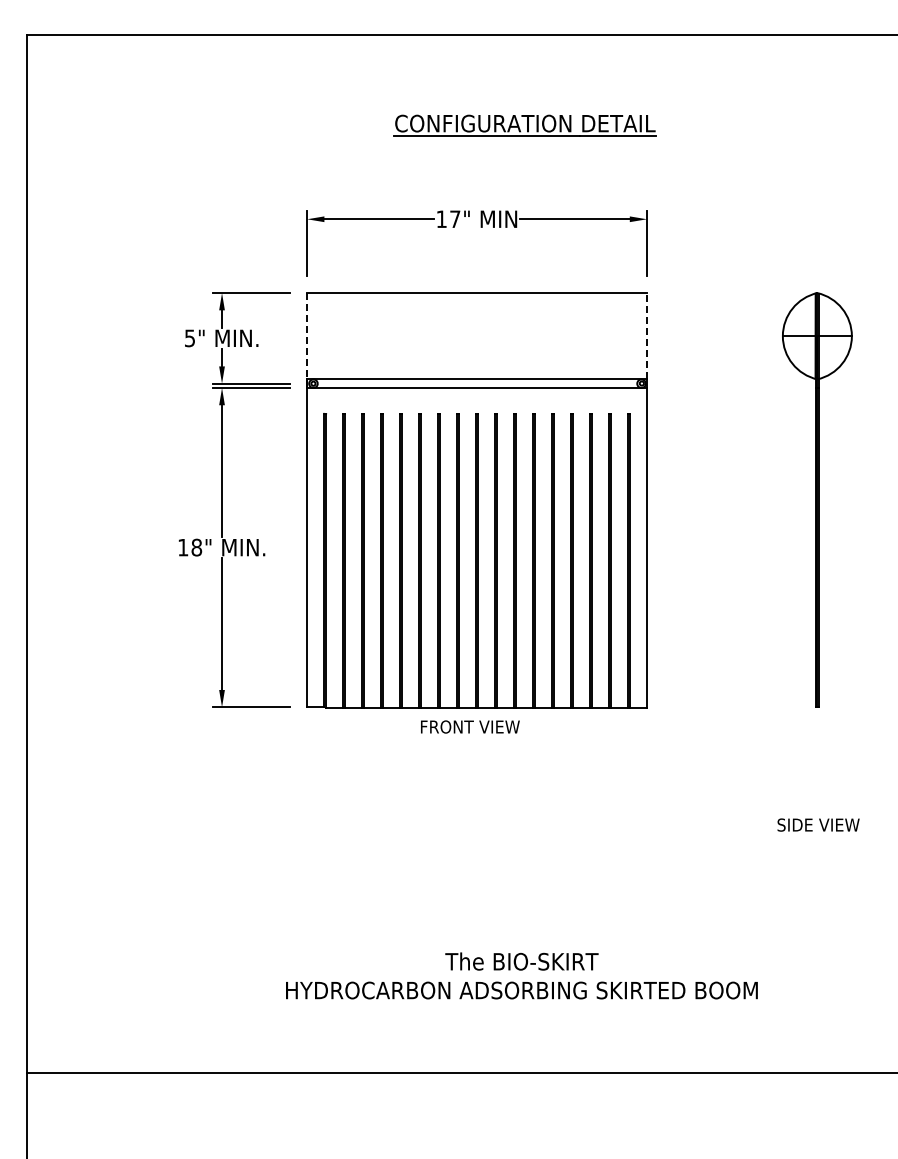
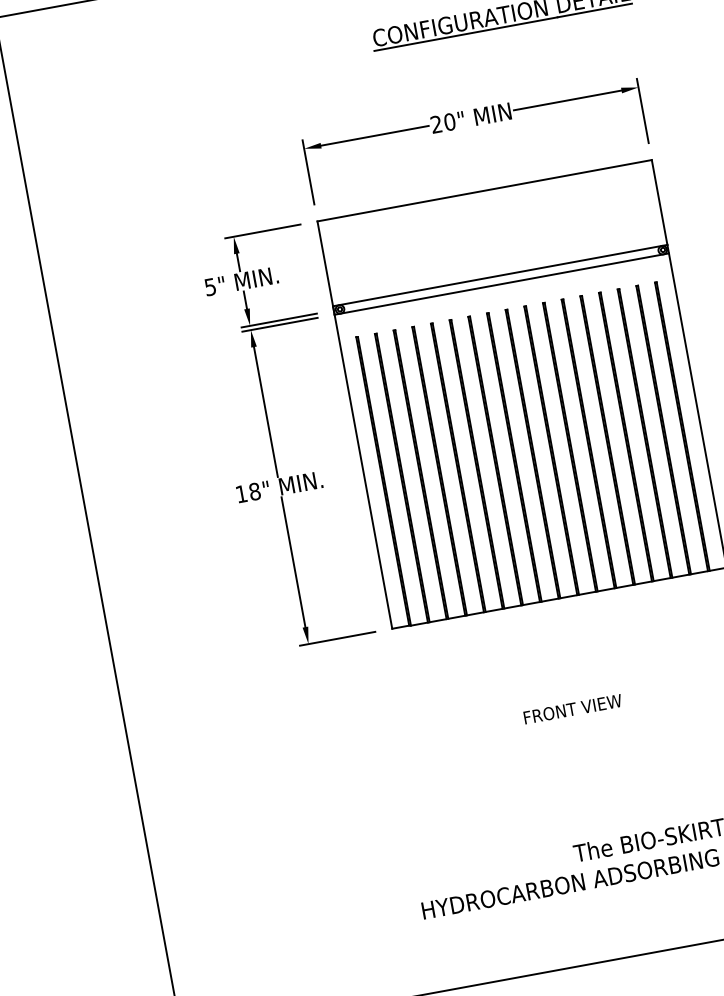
text: (448, 219) -> (443, 123), 17" -> 20"
line: (647, 335) -> (659, 201), dashed -> solid
line: (307, 336) -> (325, 264), dashed -> solid
text: (470, 726) -> (573, 708), moved

